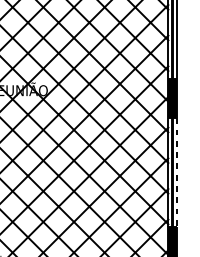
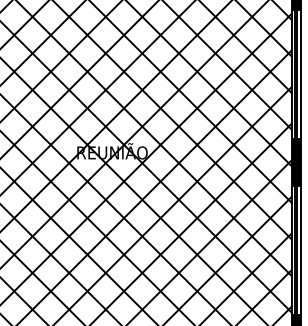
line: (176, 172) -> (301, 250), dashed -> solid

